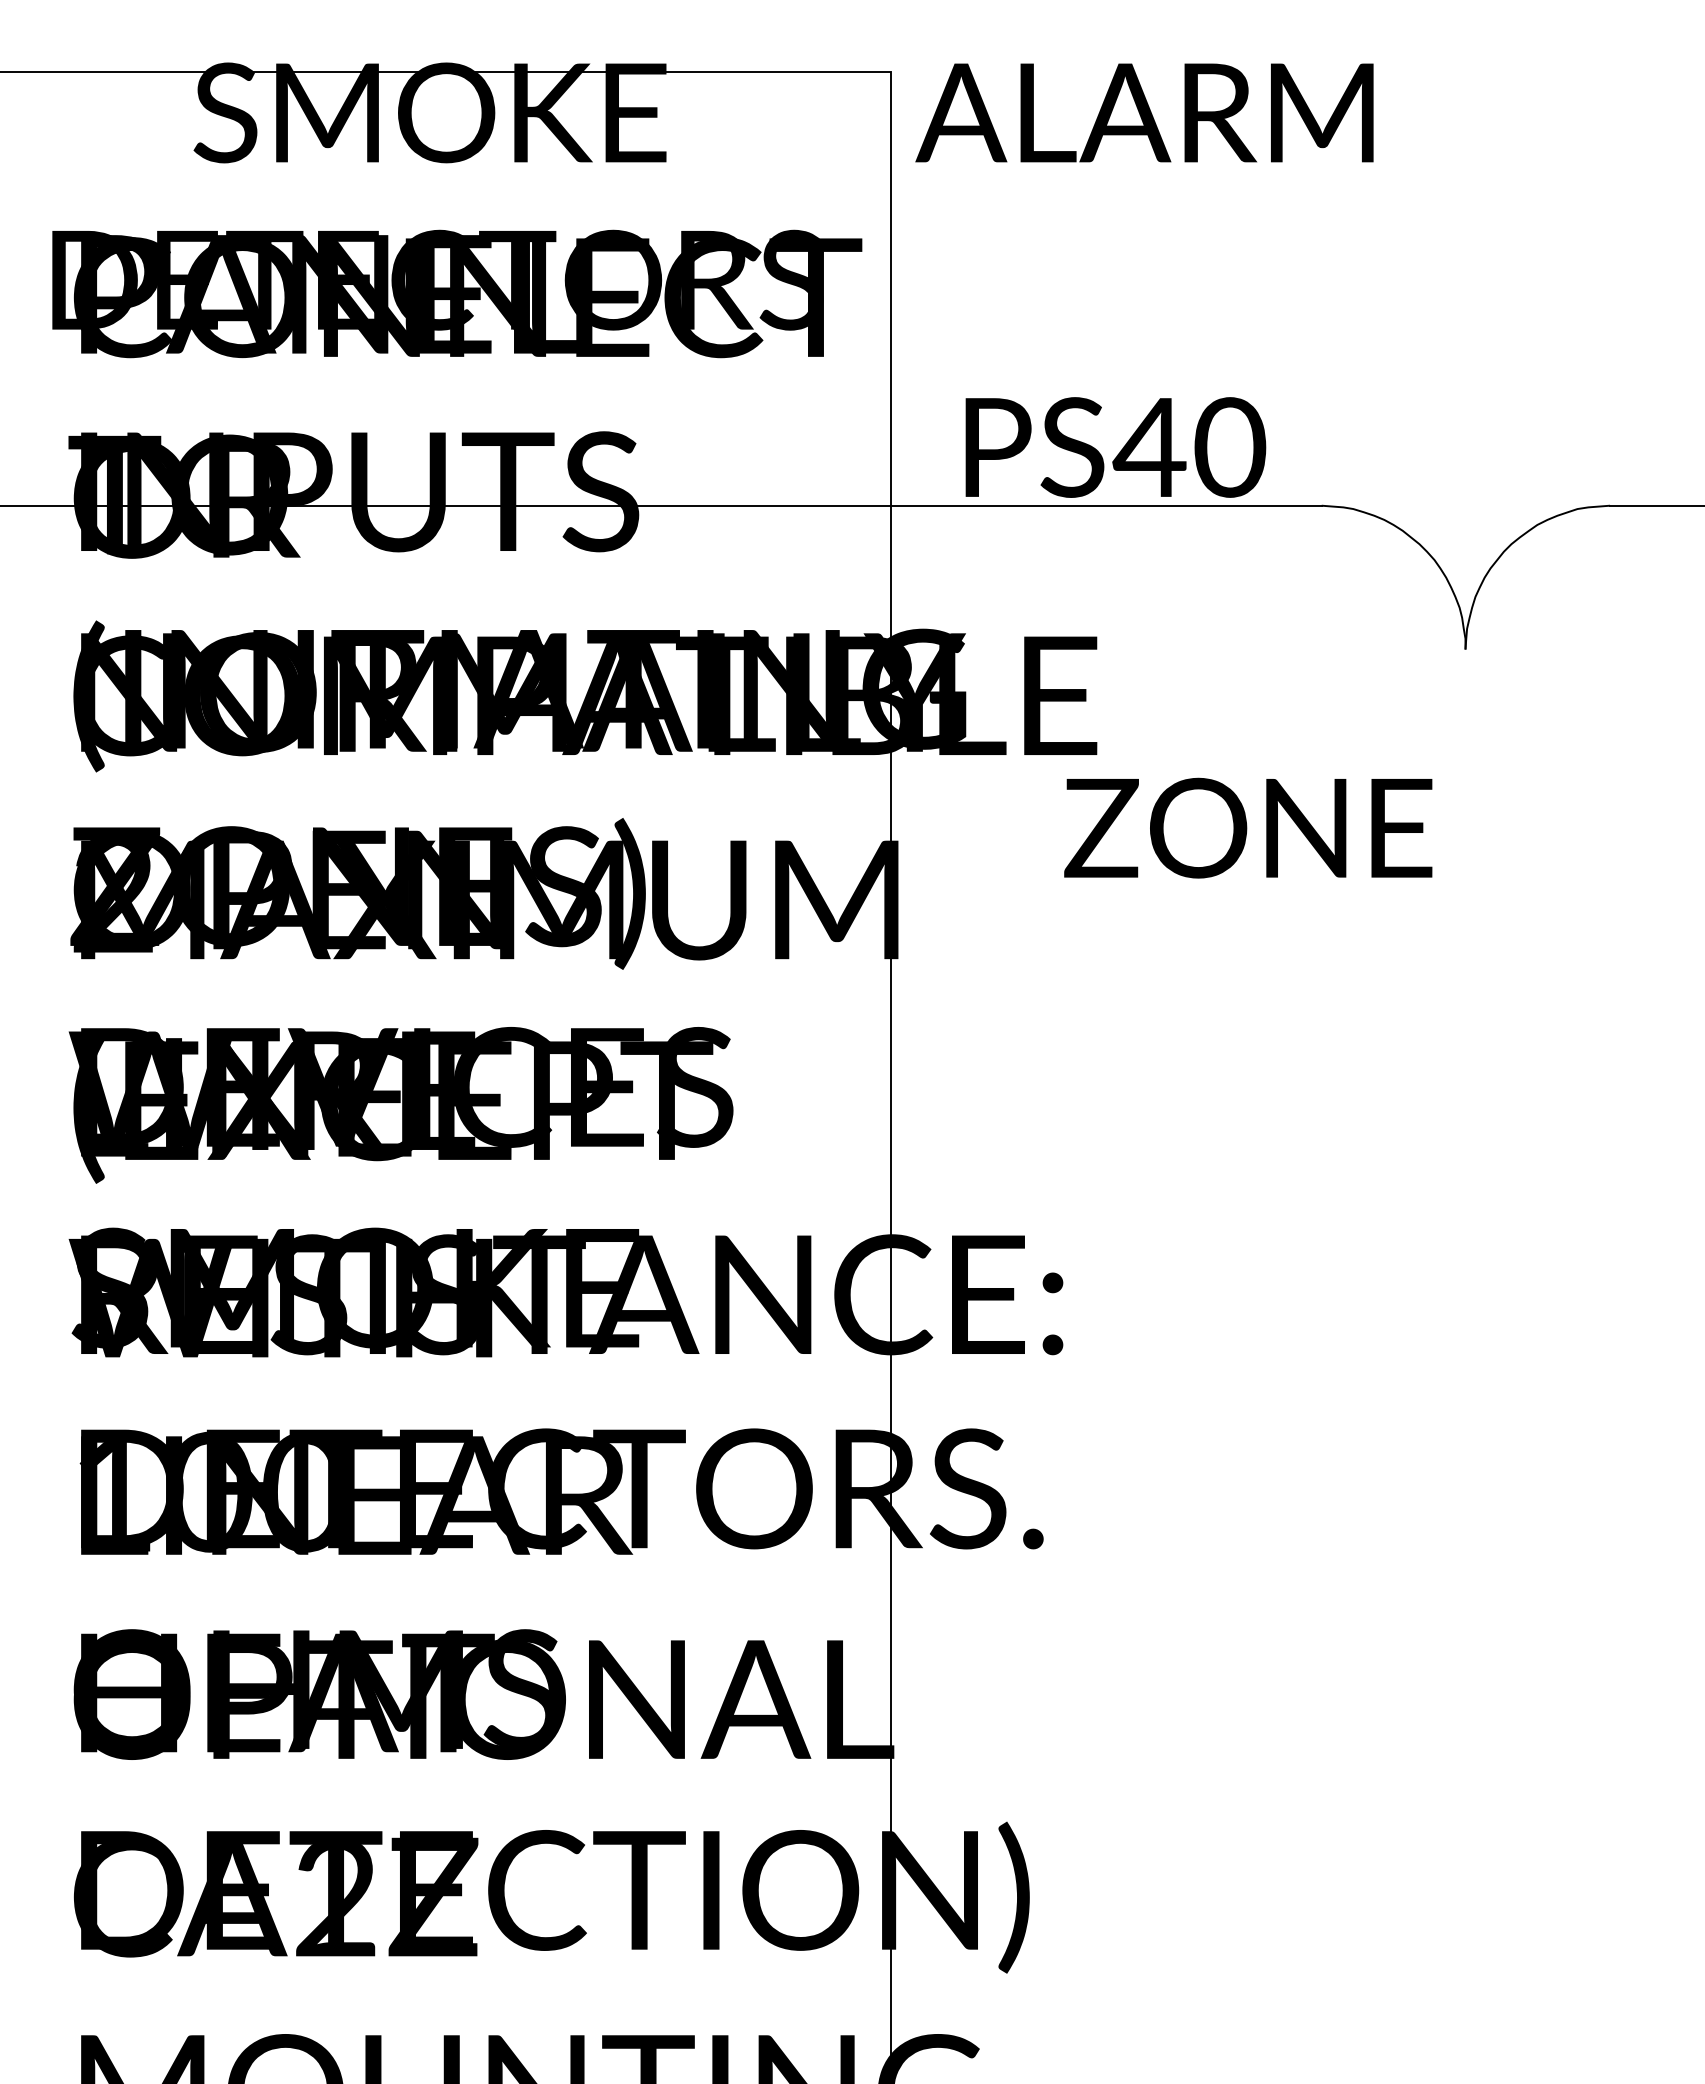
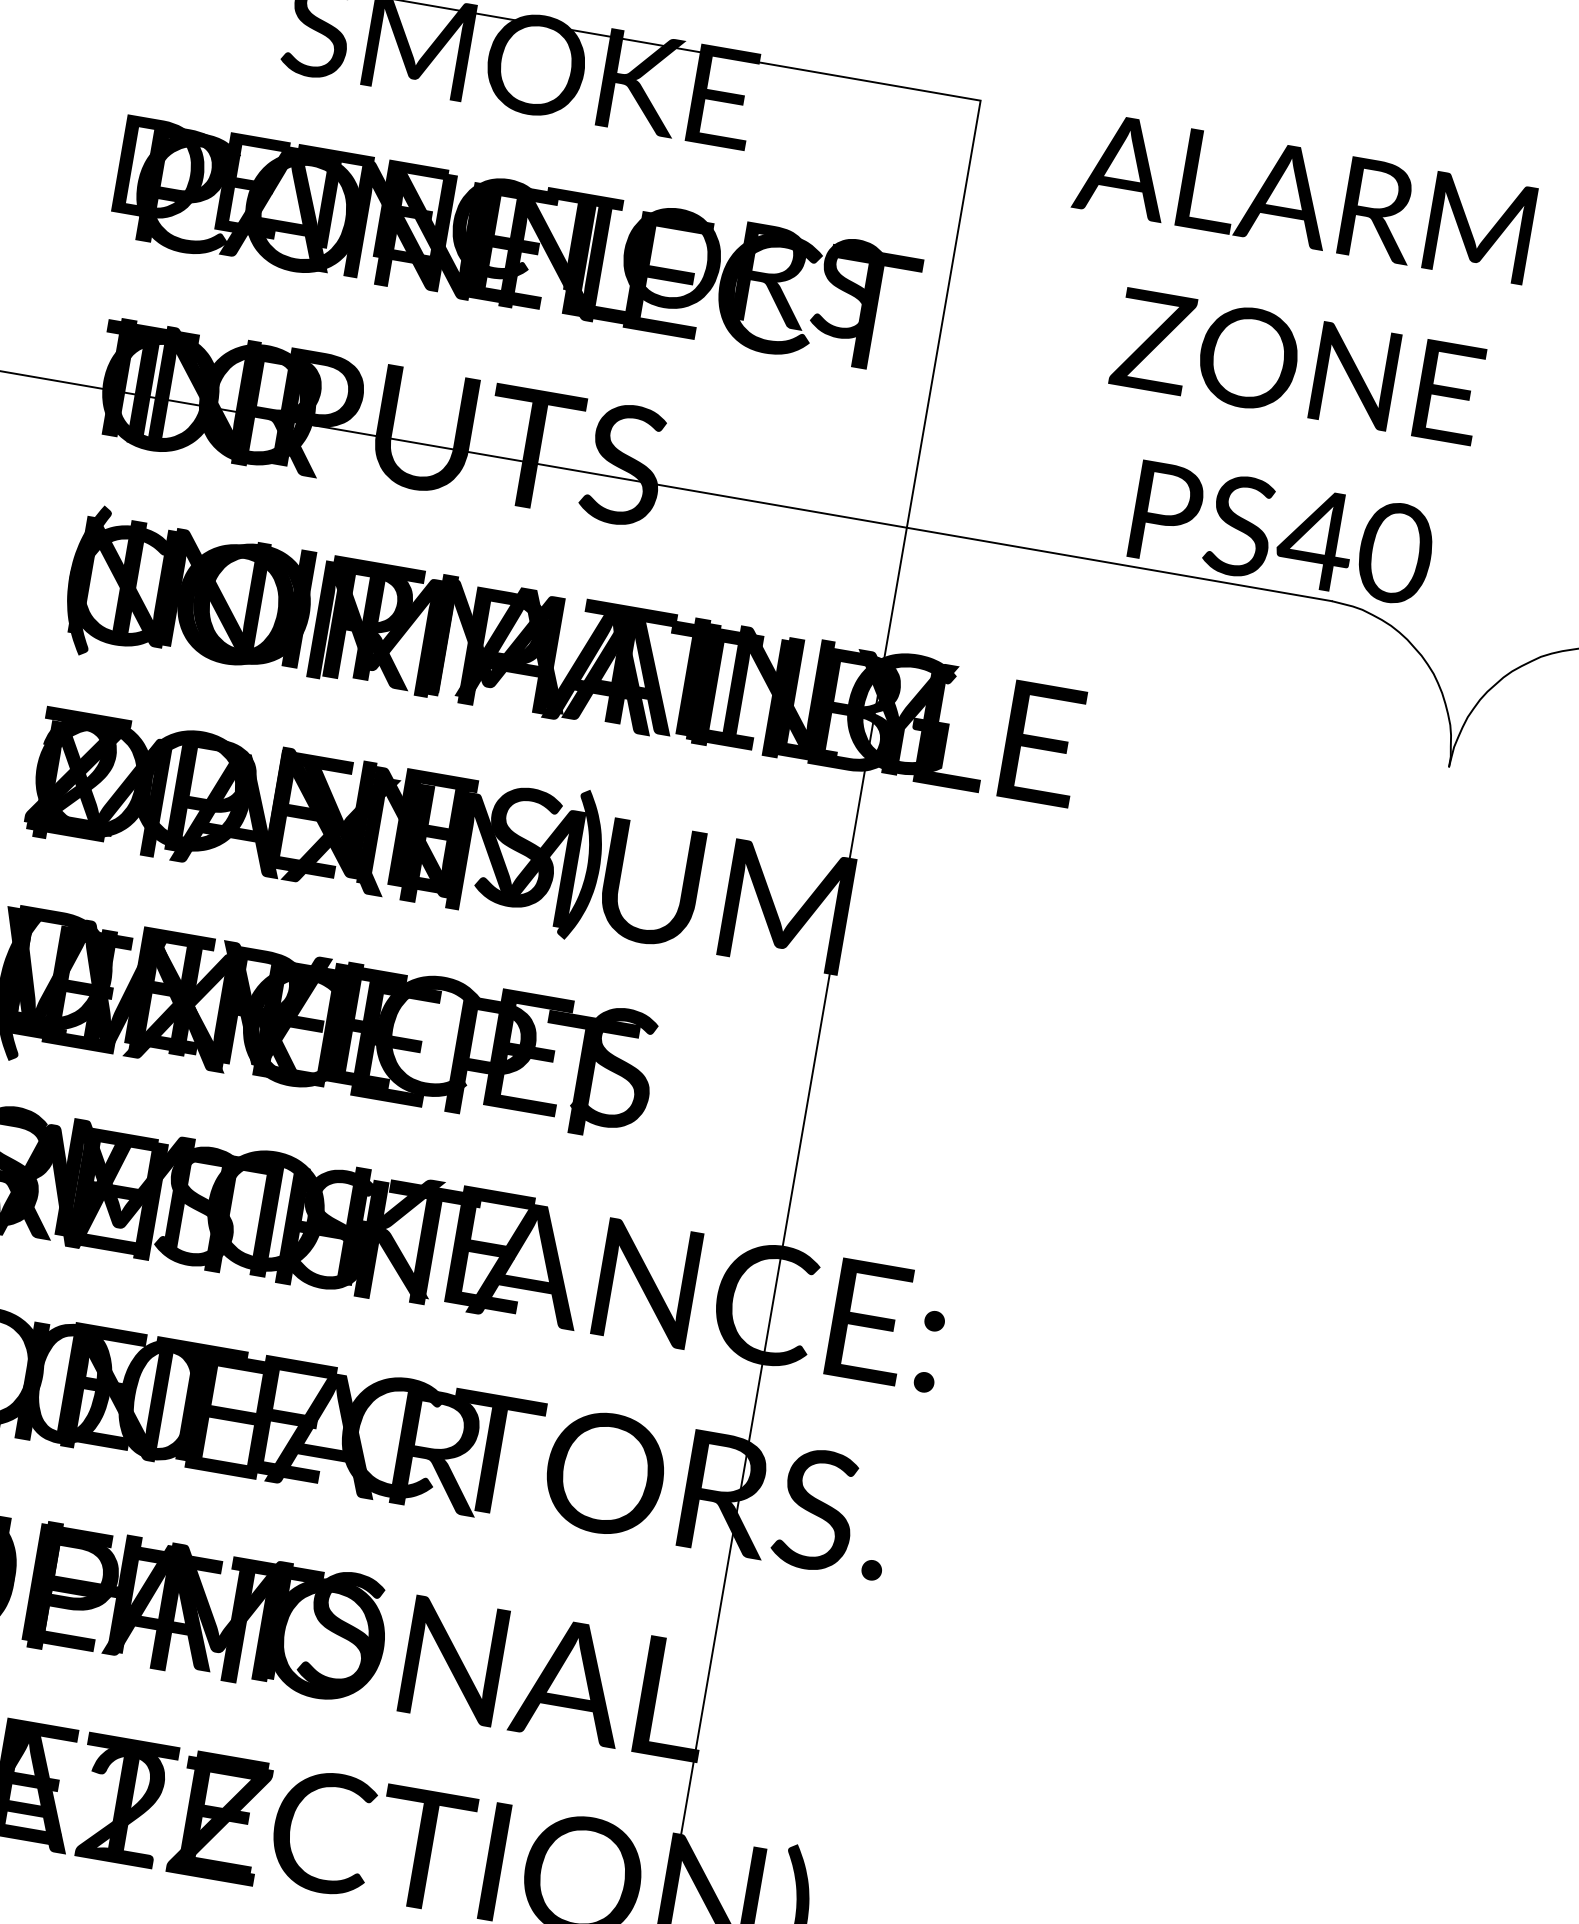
text: (1144, 112) -> (1304, 197), moved
text: (1115, 447) -> (1282, 533), moved
text: (1248, 827) -> (1298, 365), moved

